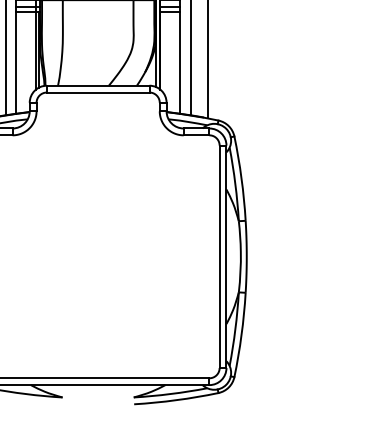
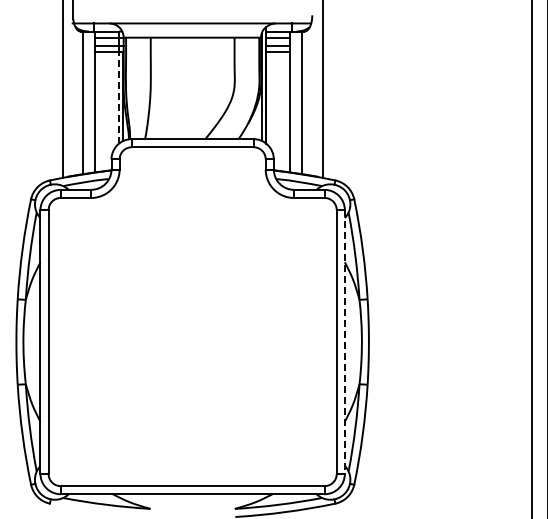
line: (35, 50) -> (118, 97), solid -> dashed
line: (226, 257) -> (344, 342), solid -> dashed

